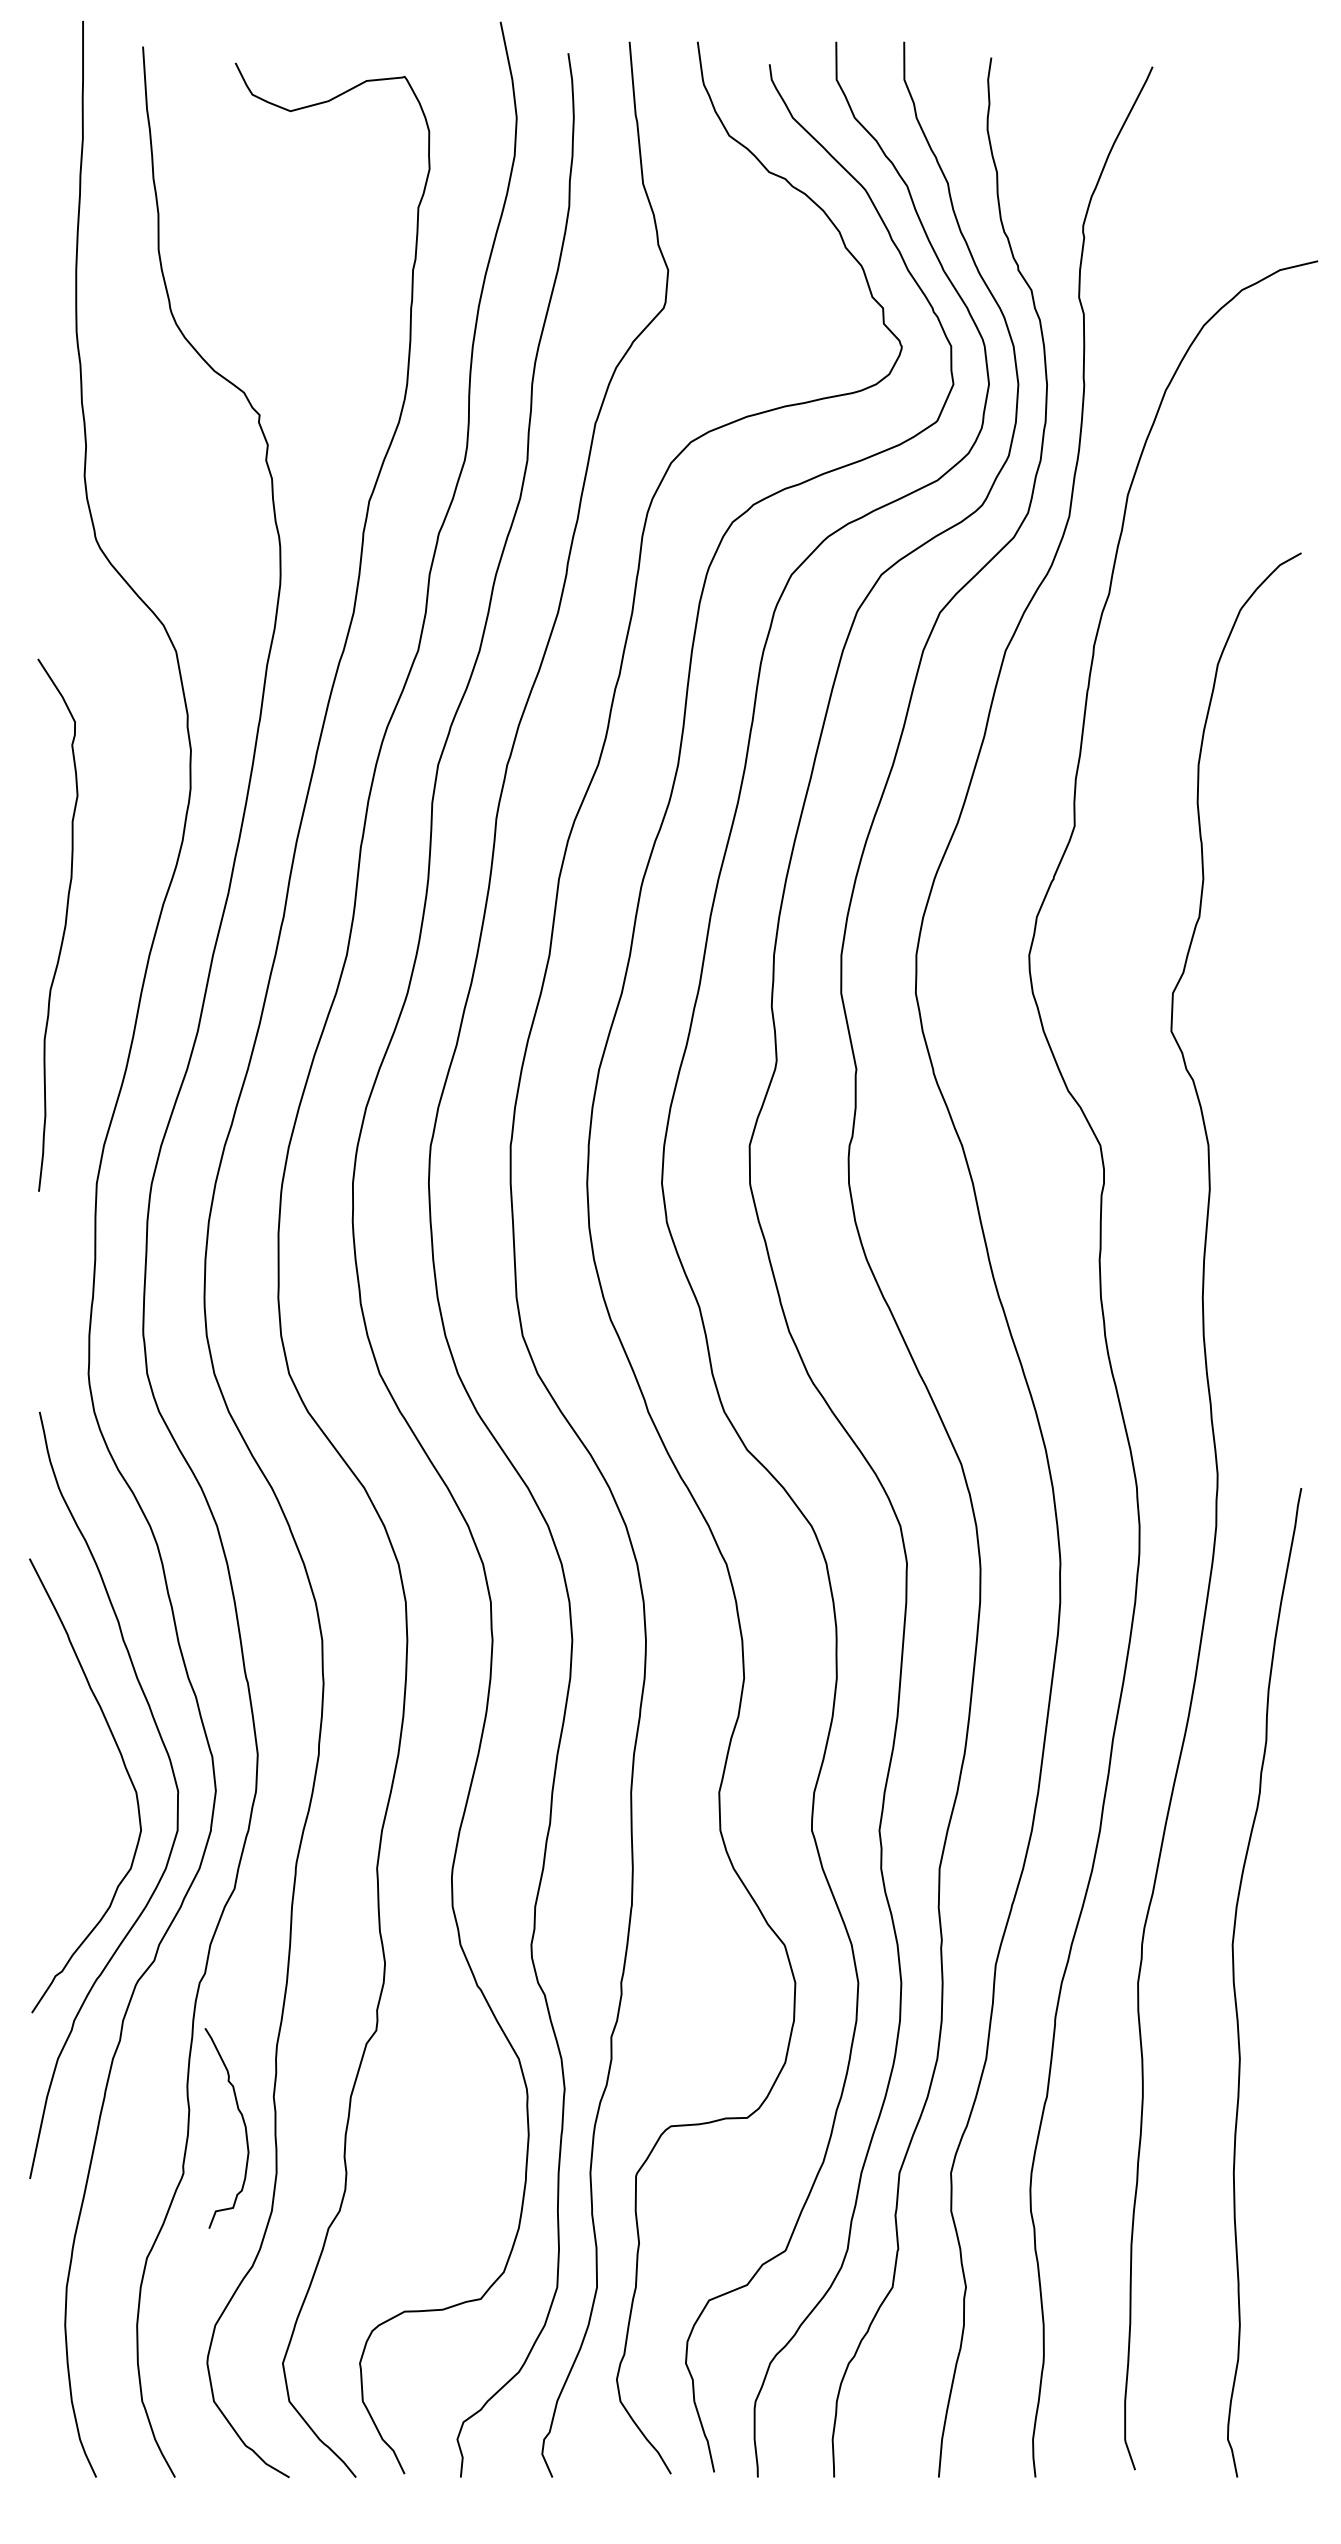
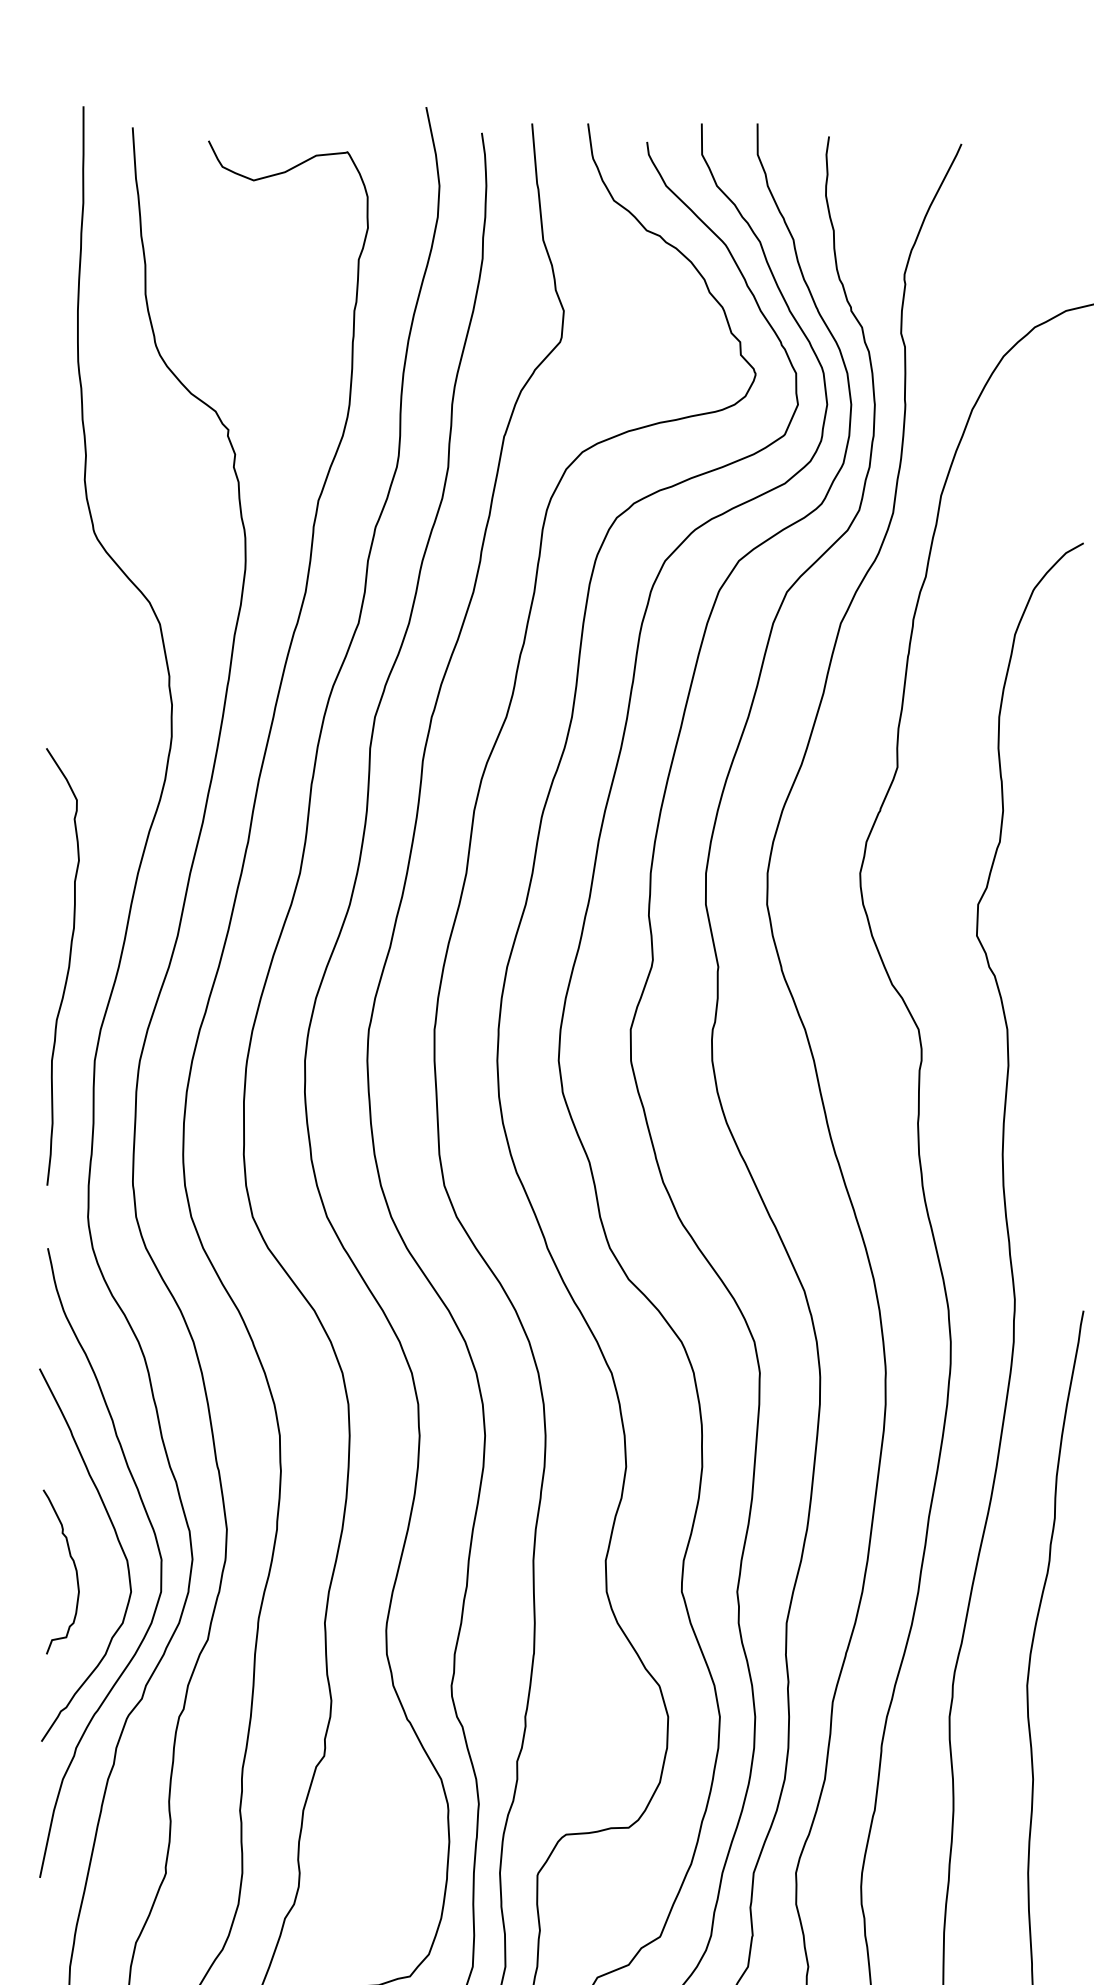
curve: (64, 924) -> (68, 966), moved
curve: (243, 2123) -> (74, 1568), moved

